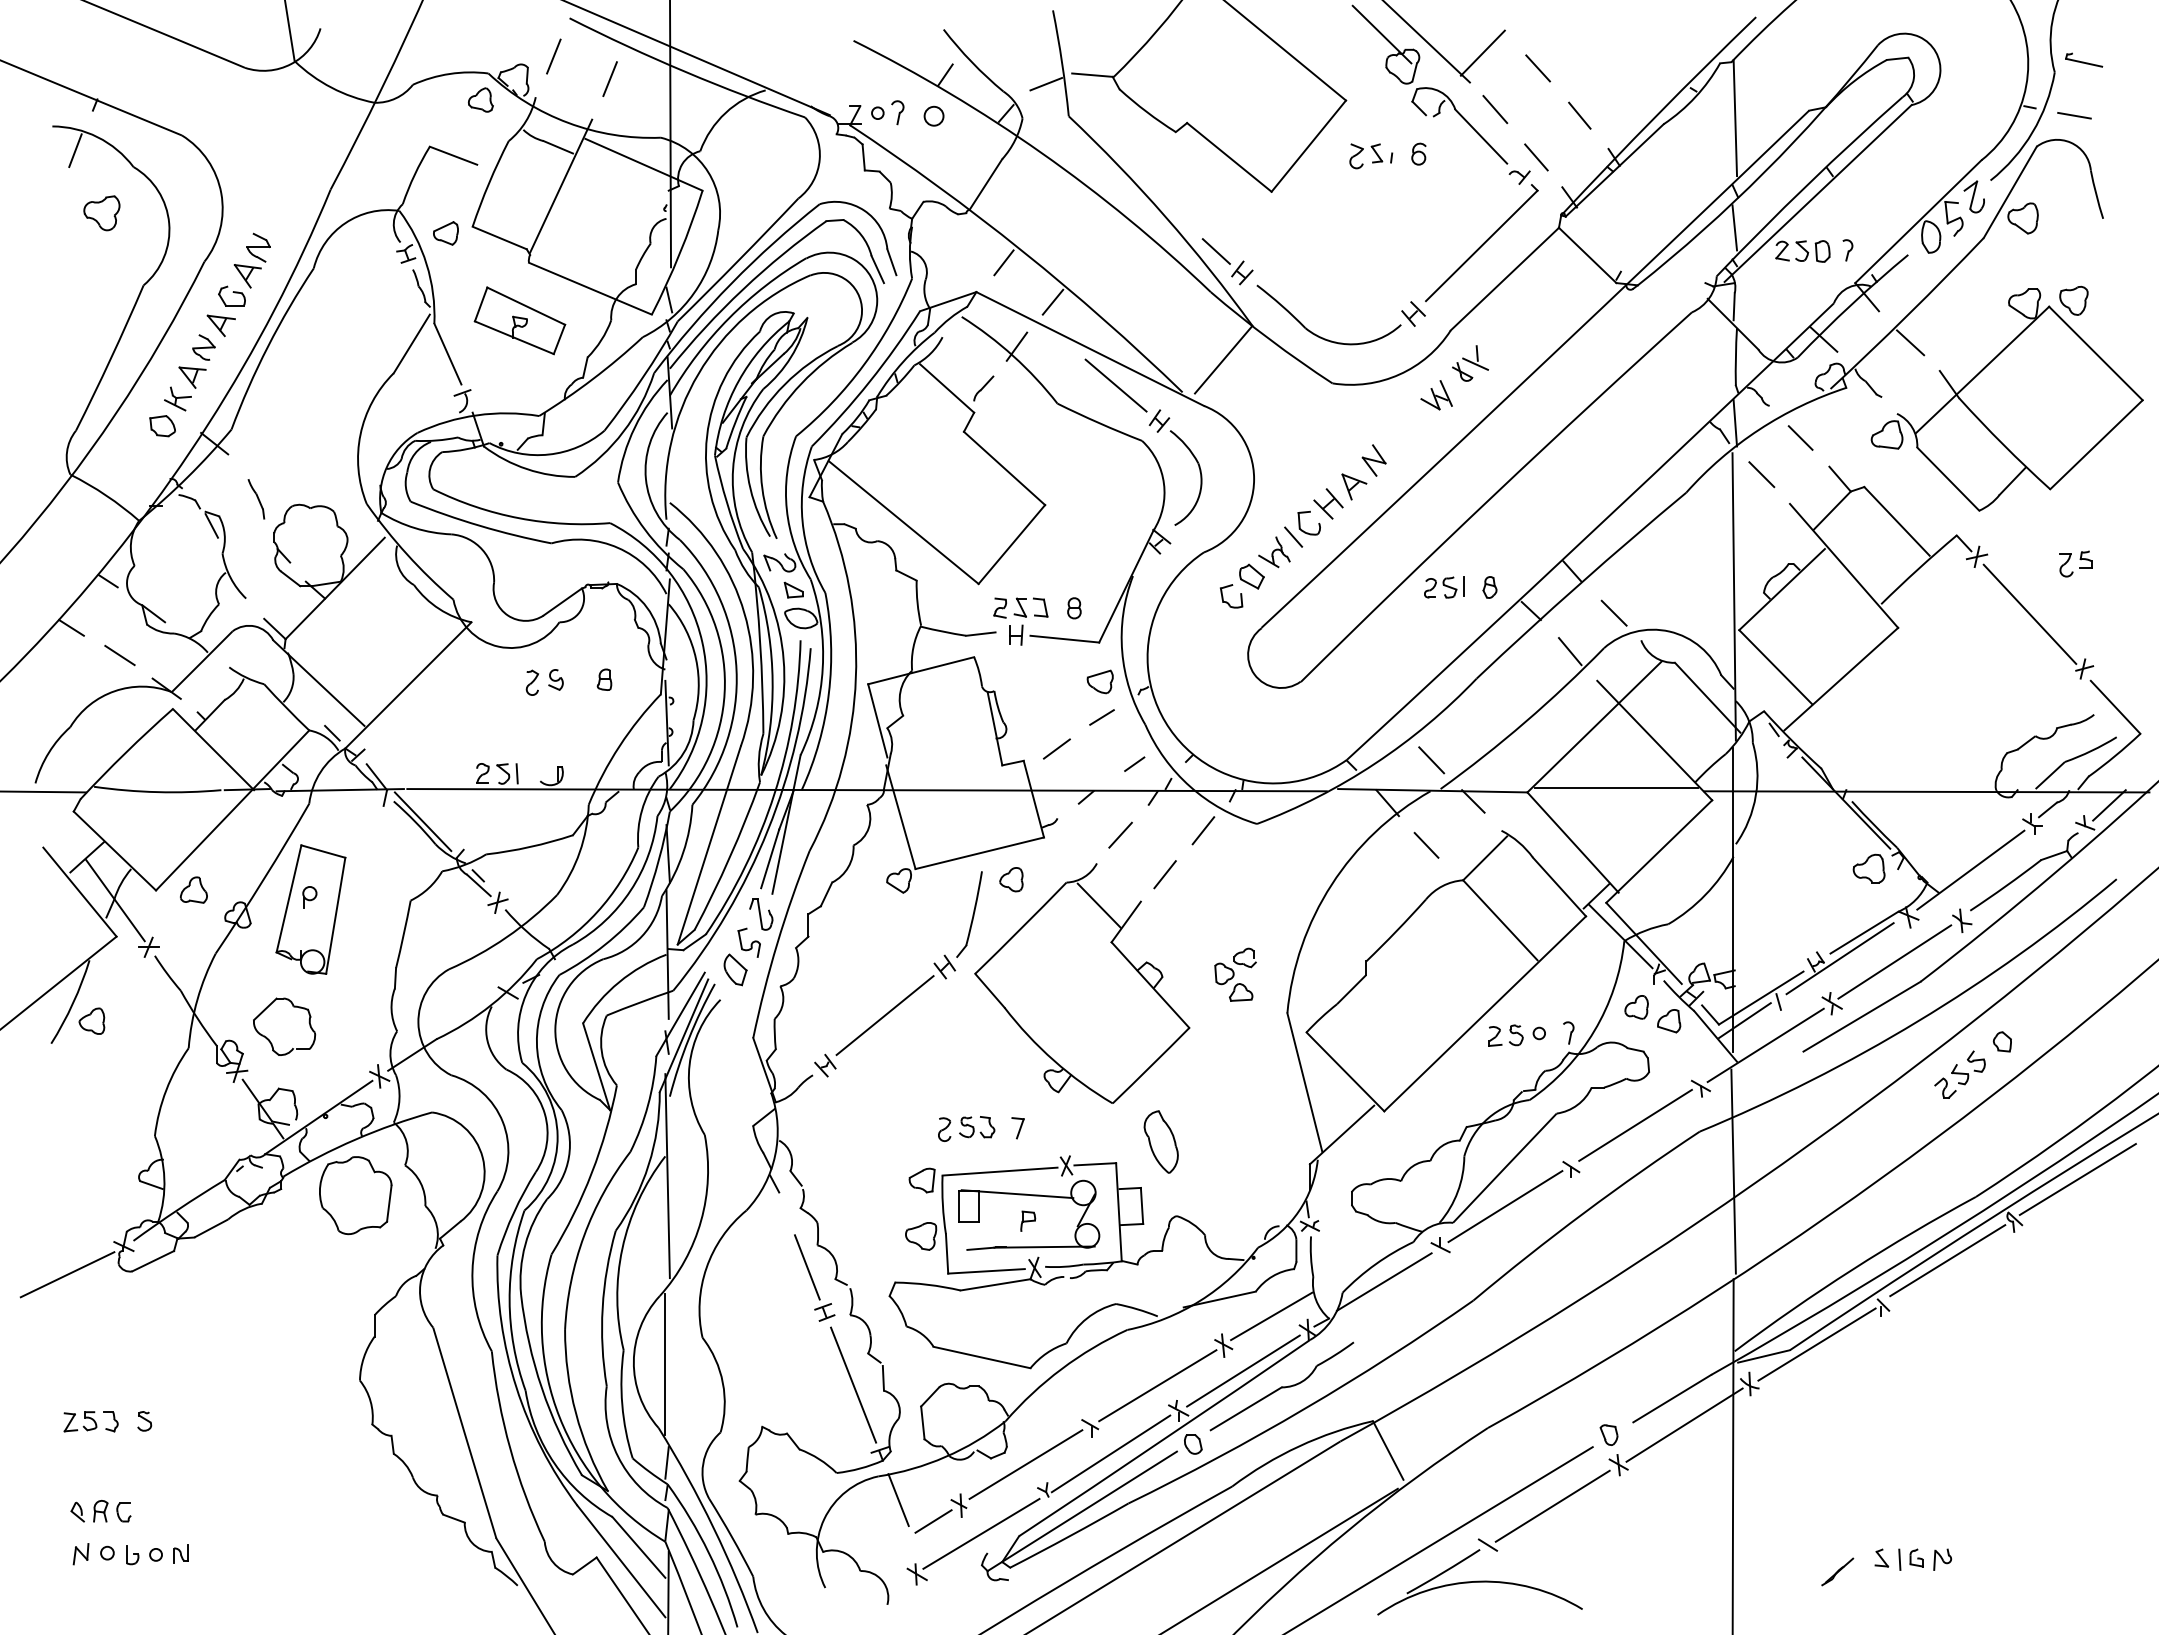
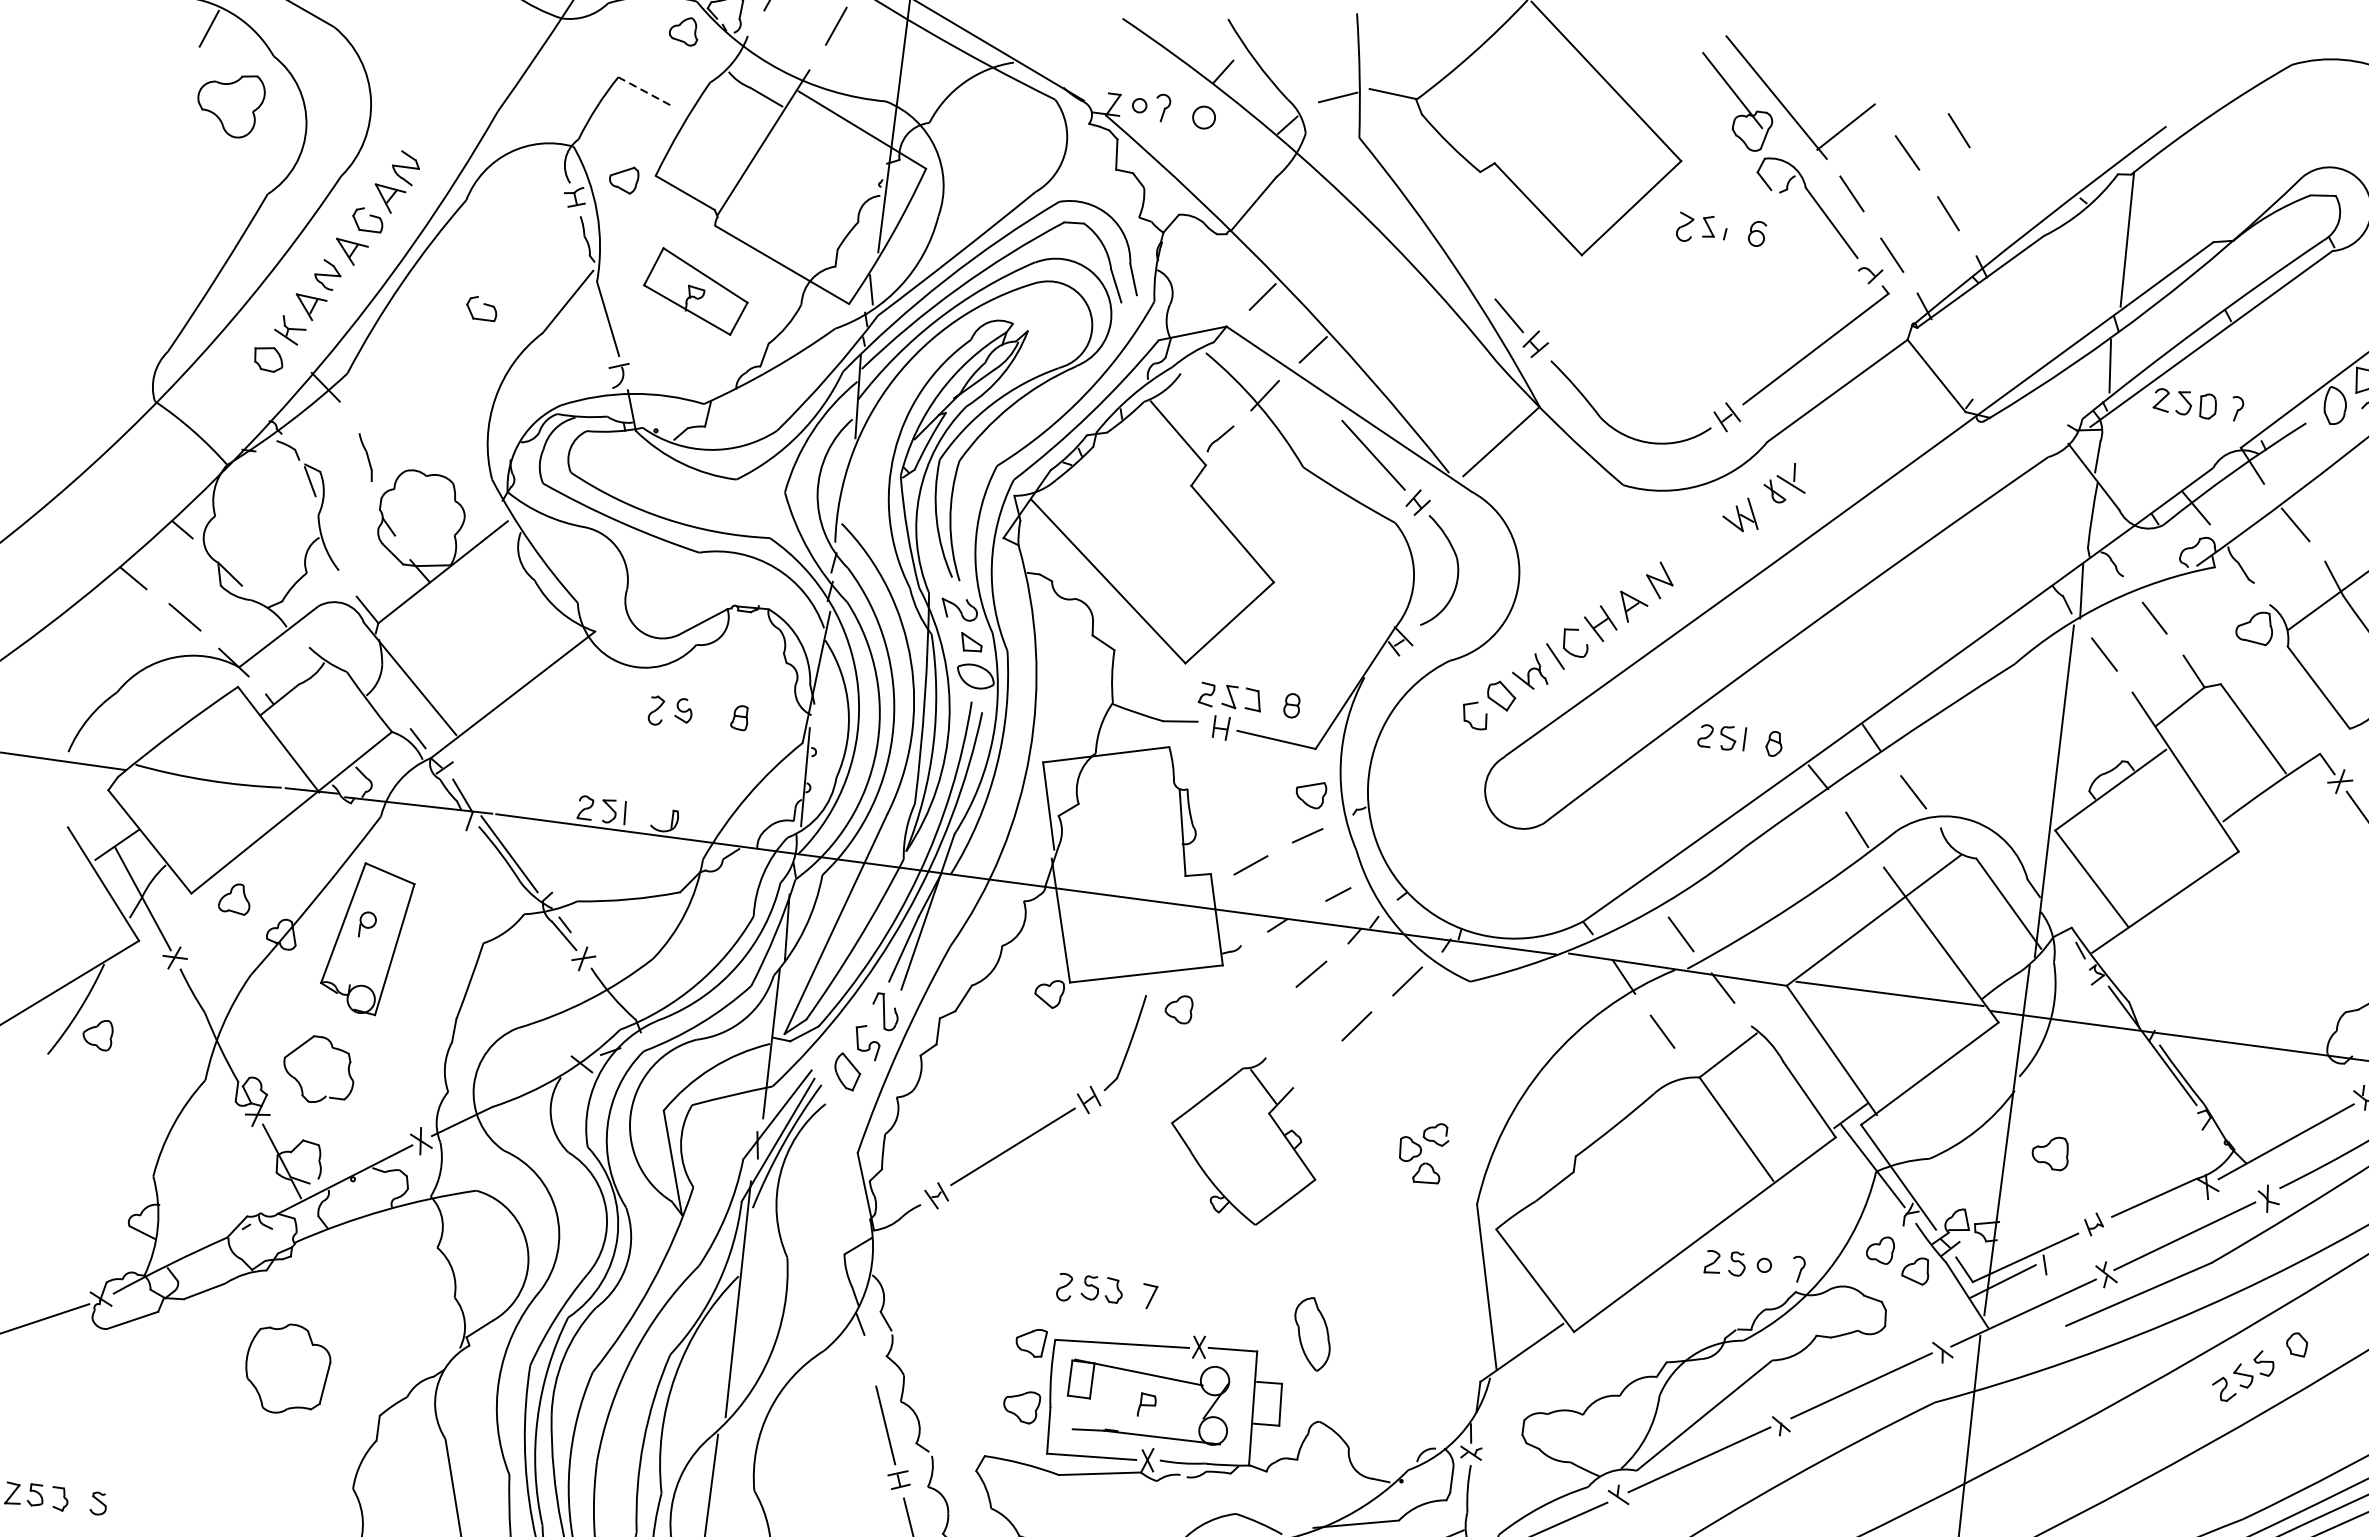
line: (1579, 43) -> (1958, 130), added
line: (453, 155) -> (644, 90), solid -> dashed
part: (101, 213) -> (229, 105), size x1.6
part: (338, 358) -> (481, 307), added
part: (1868, 868) -> (2050, 1152), moved
line: (1839, 958) -> (2121, 1223), removed
part: (1082, 983) -> (1245, 1139), size x0.6
part: (355, 1195) -> (287, 1368), moved

